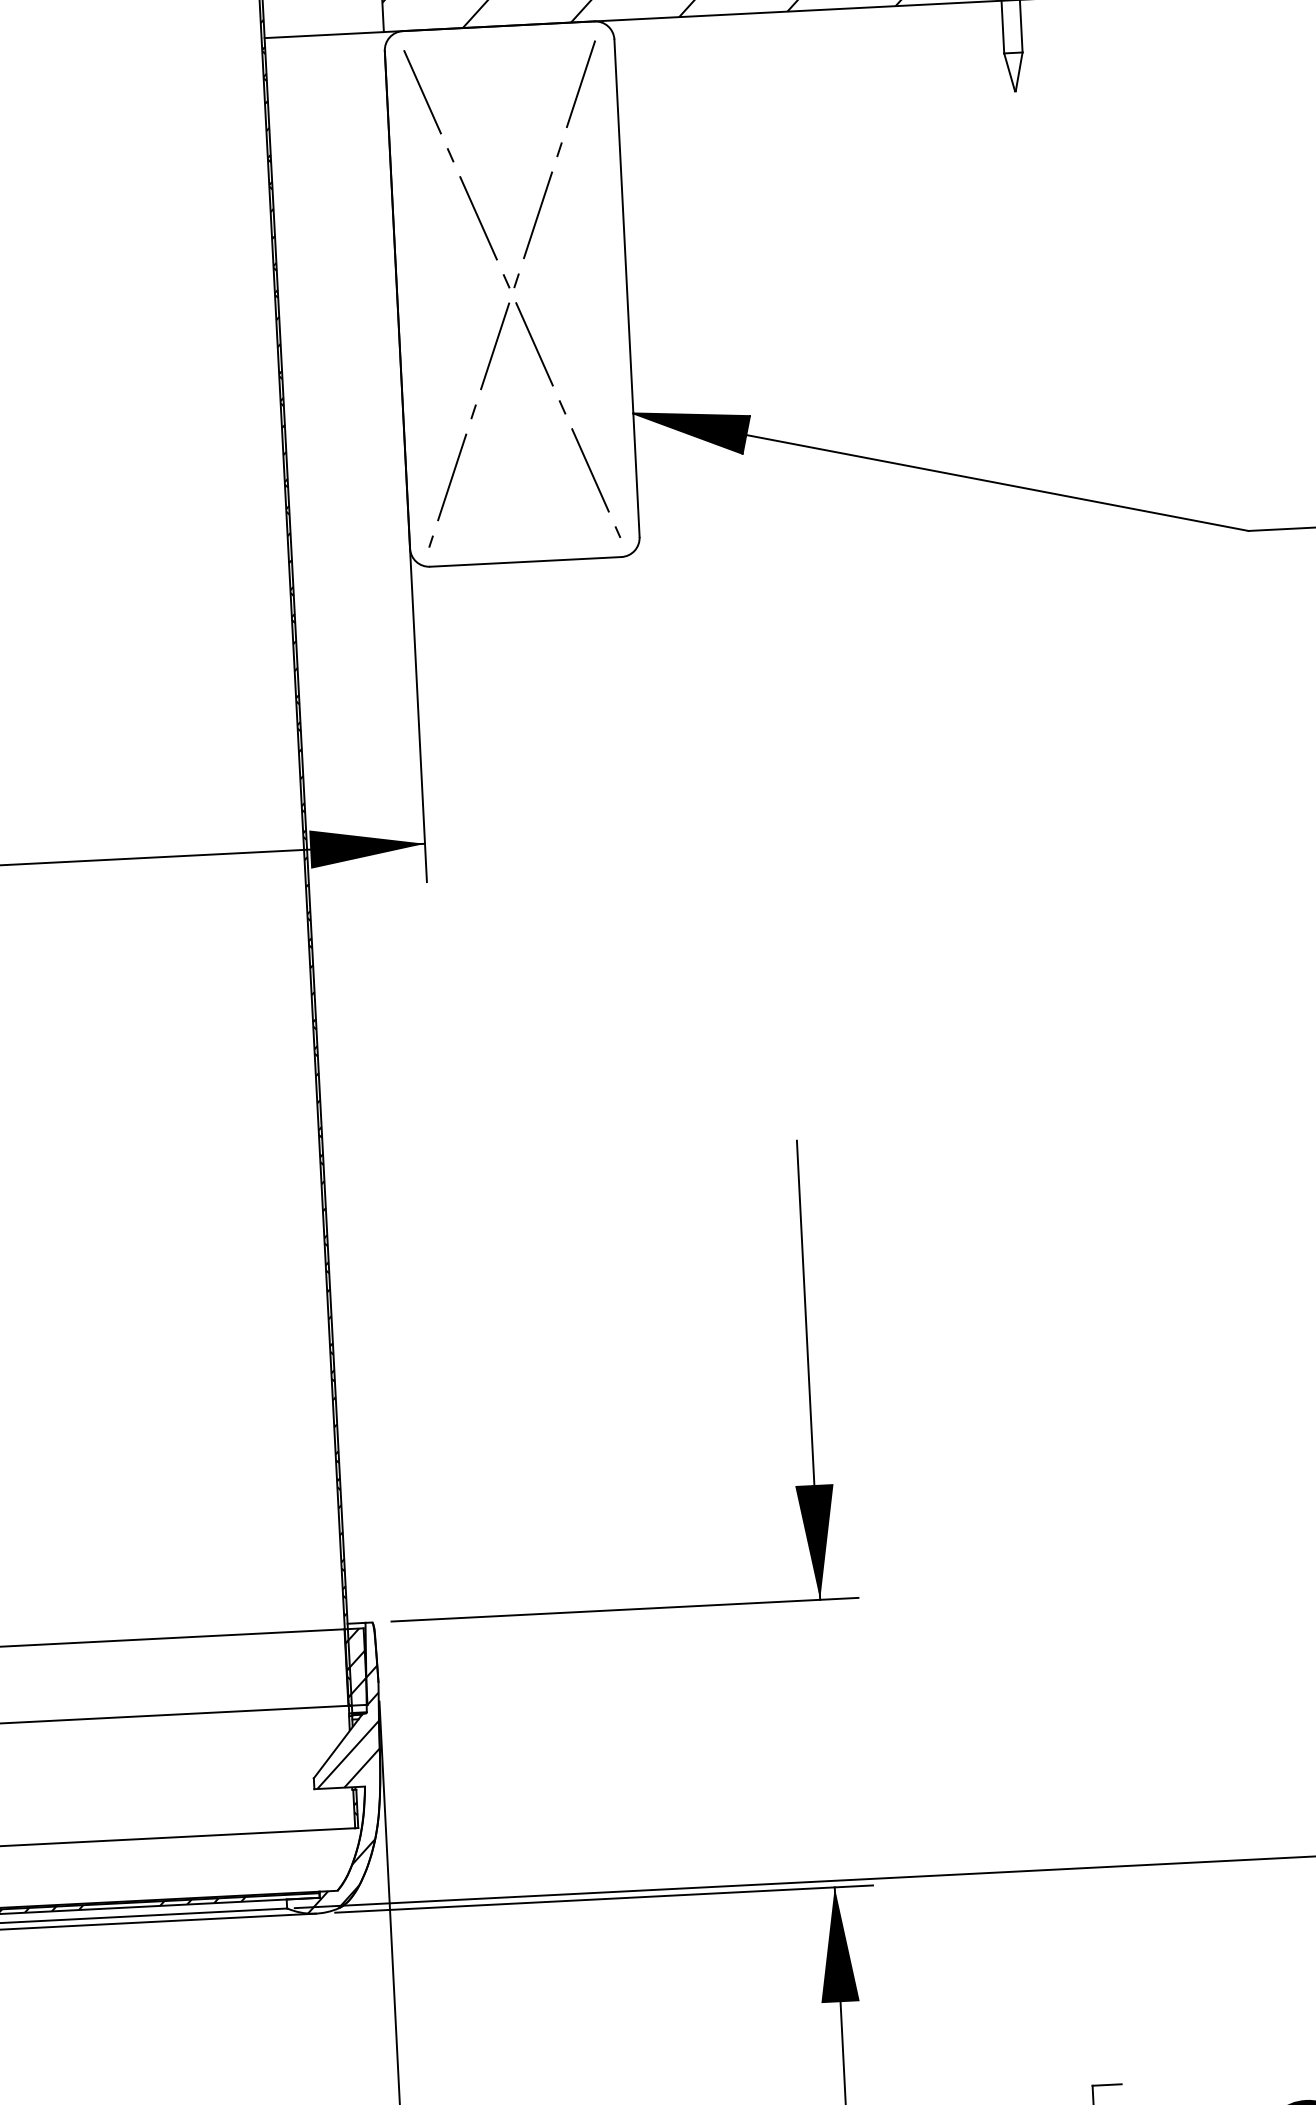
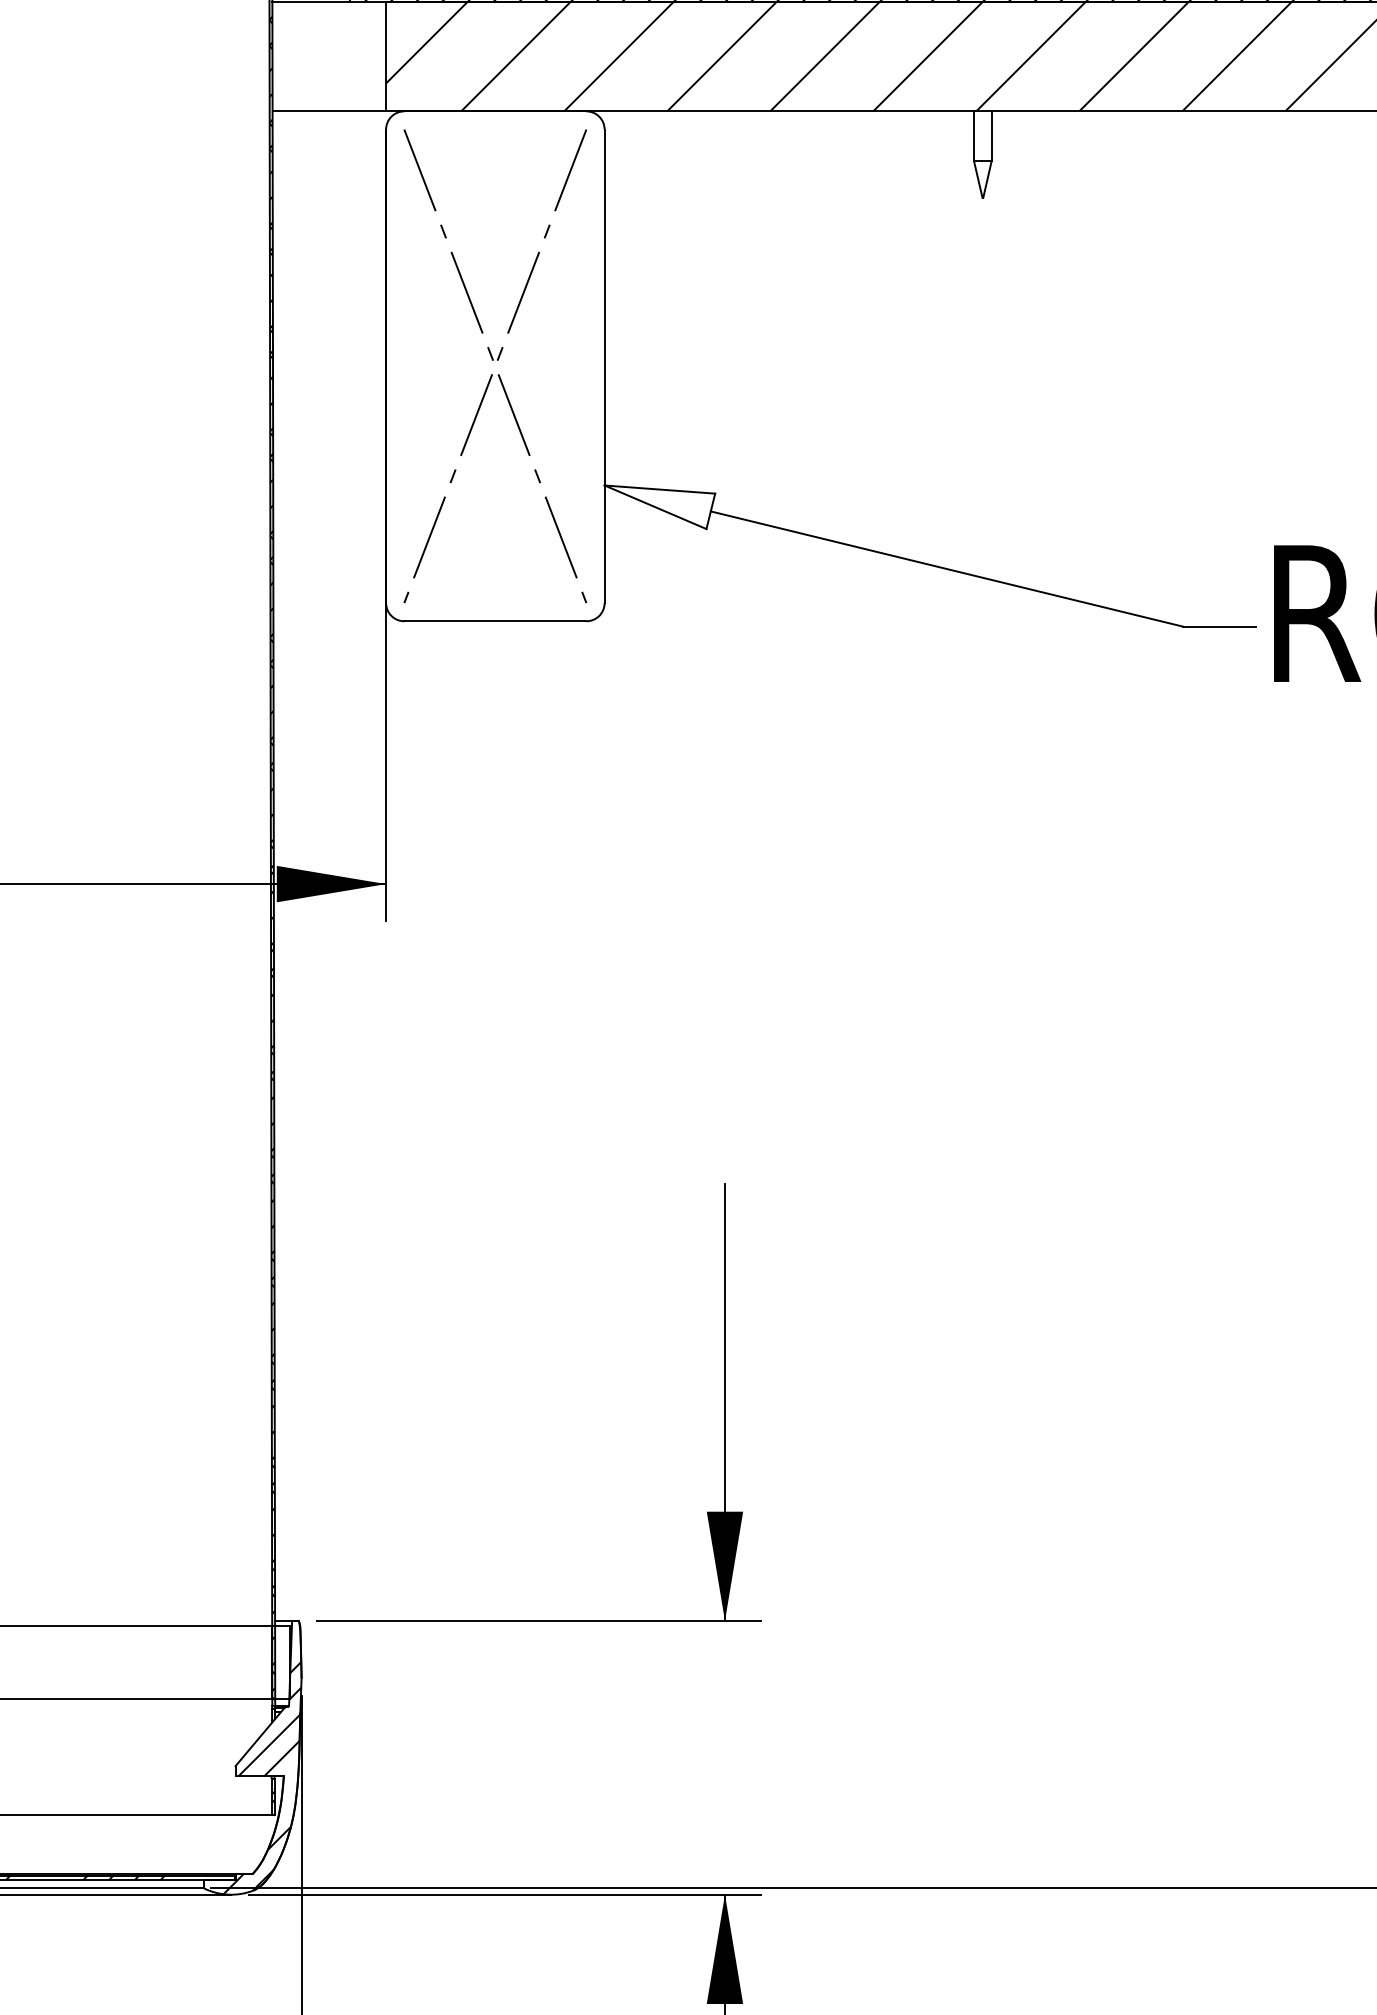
fill: (692, 433) -> (659, 507), removed
hatch: (355, 1662) -> (280, 1658), removed

